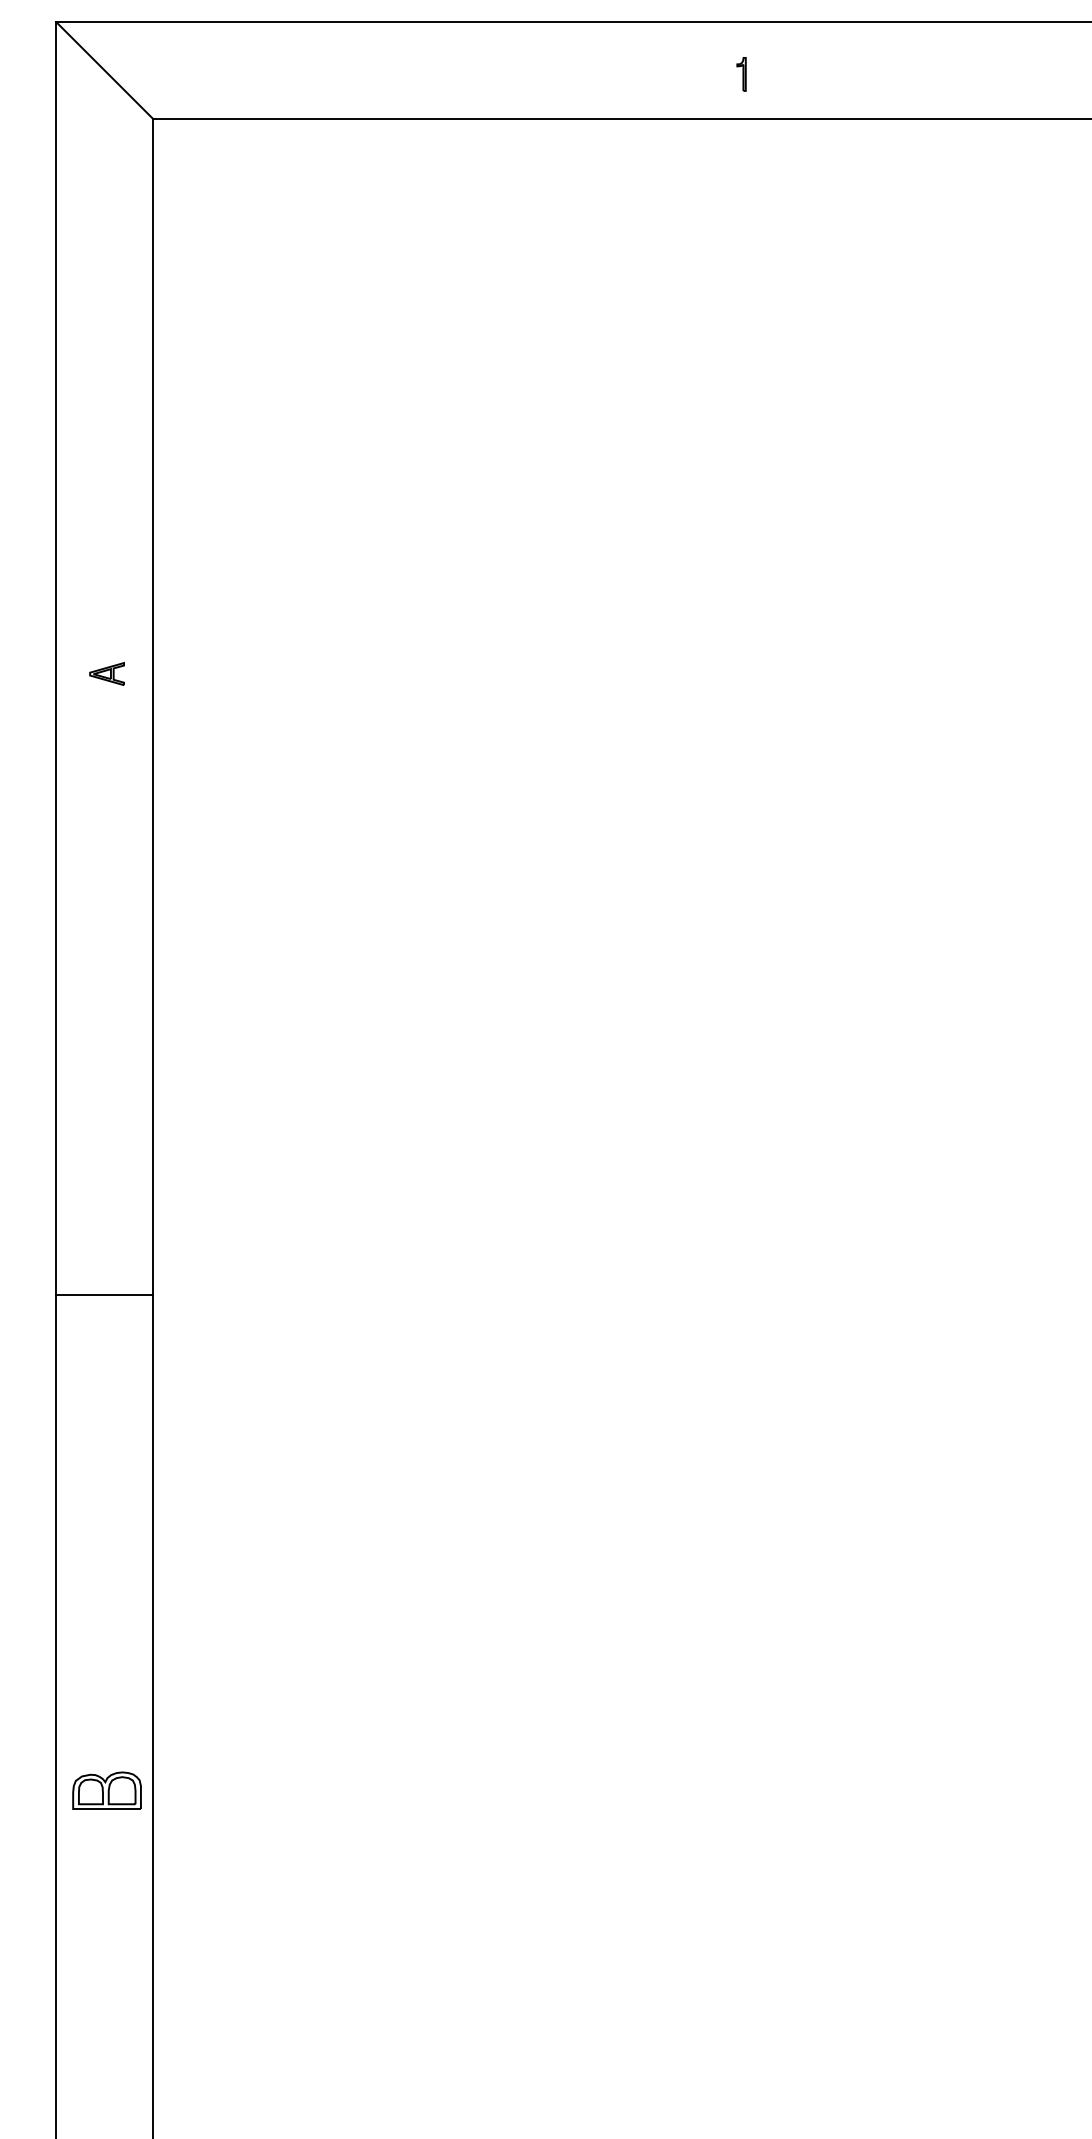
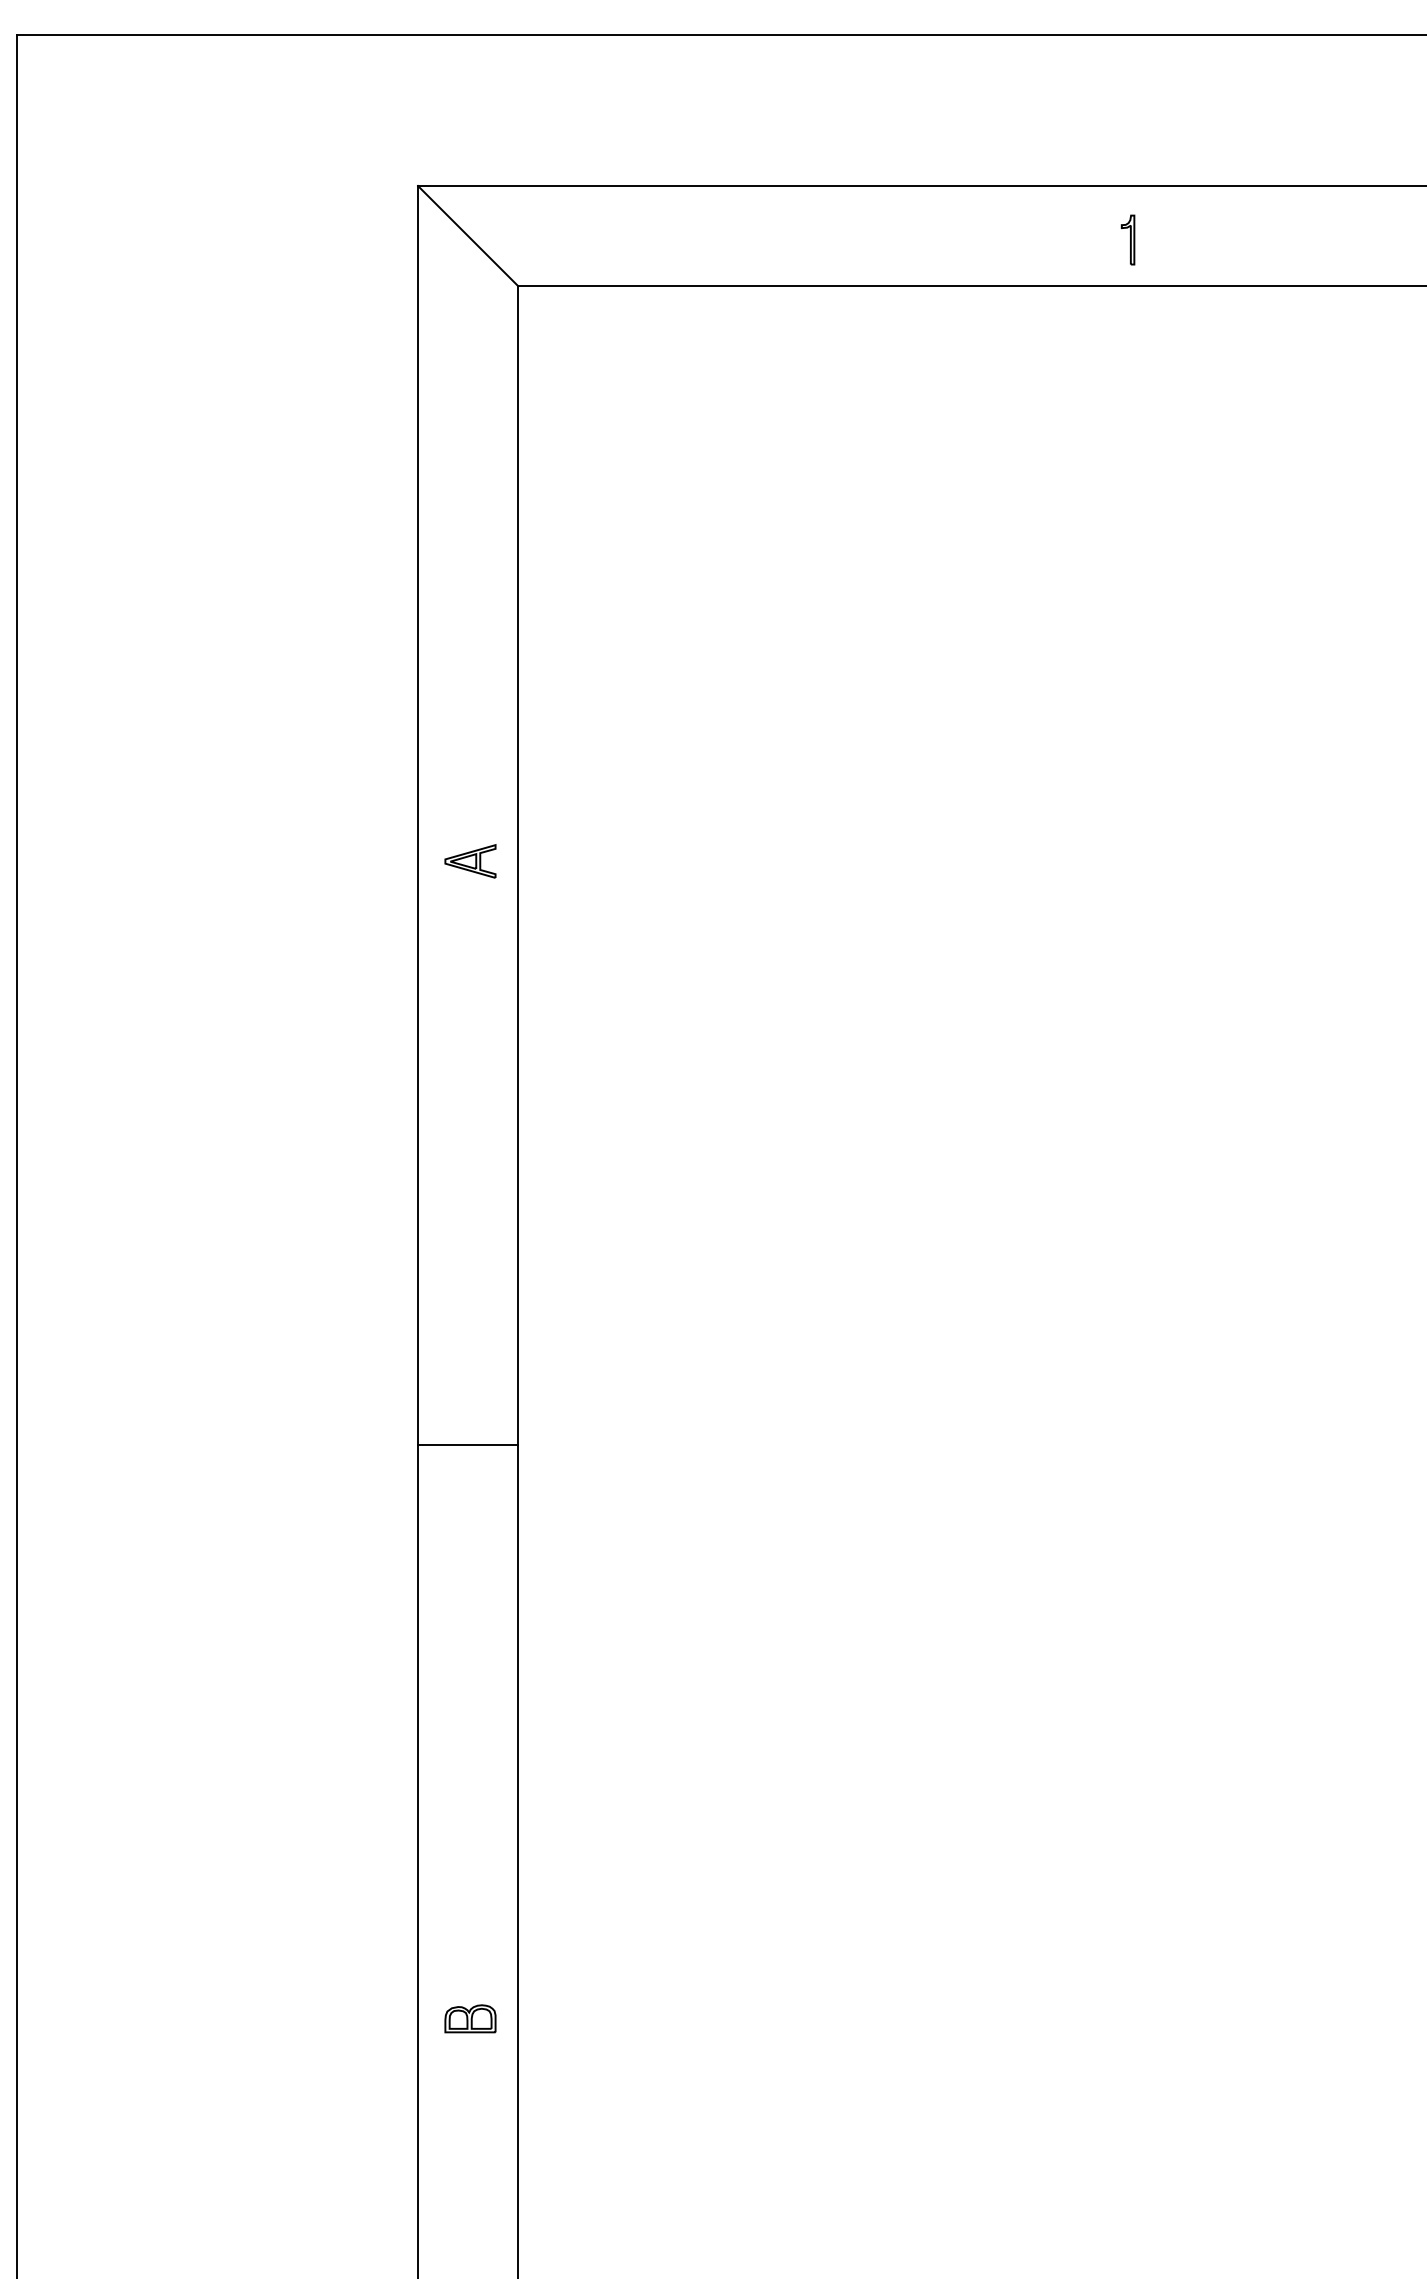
part: (741, 73) -> (1127, 239), size x1.43
part: (107, 674) -> (470, 861), size x1.43
line: (105, 1294) -> (468, 1444), moved
part: (107, 1790) -> (470, 2018), size x0.71

